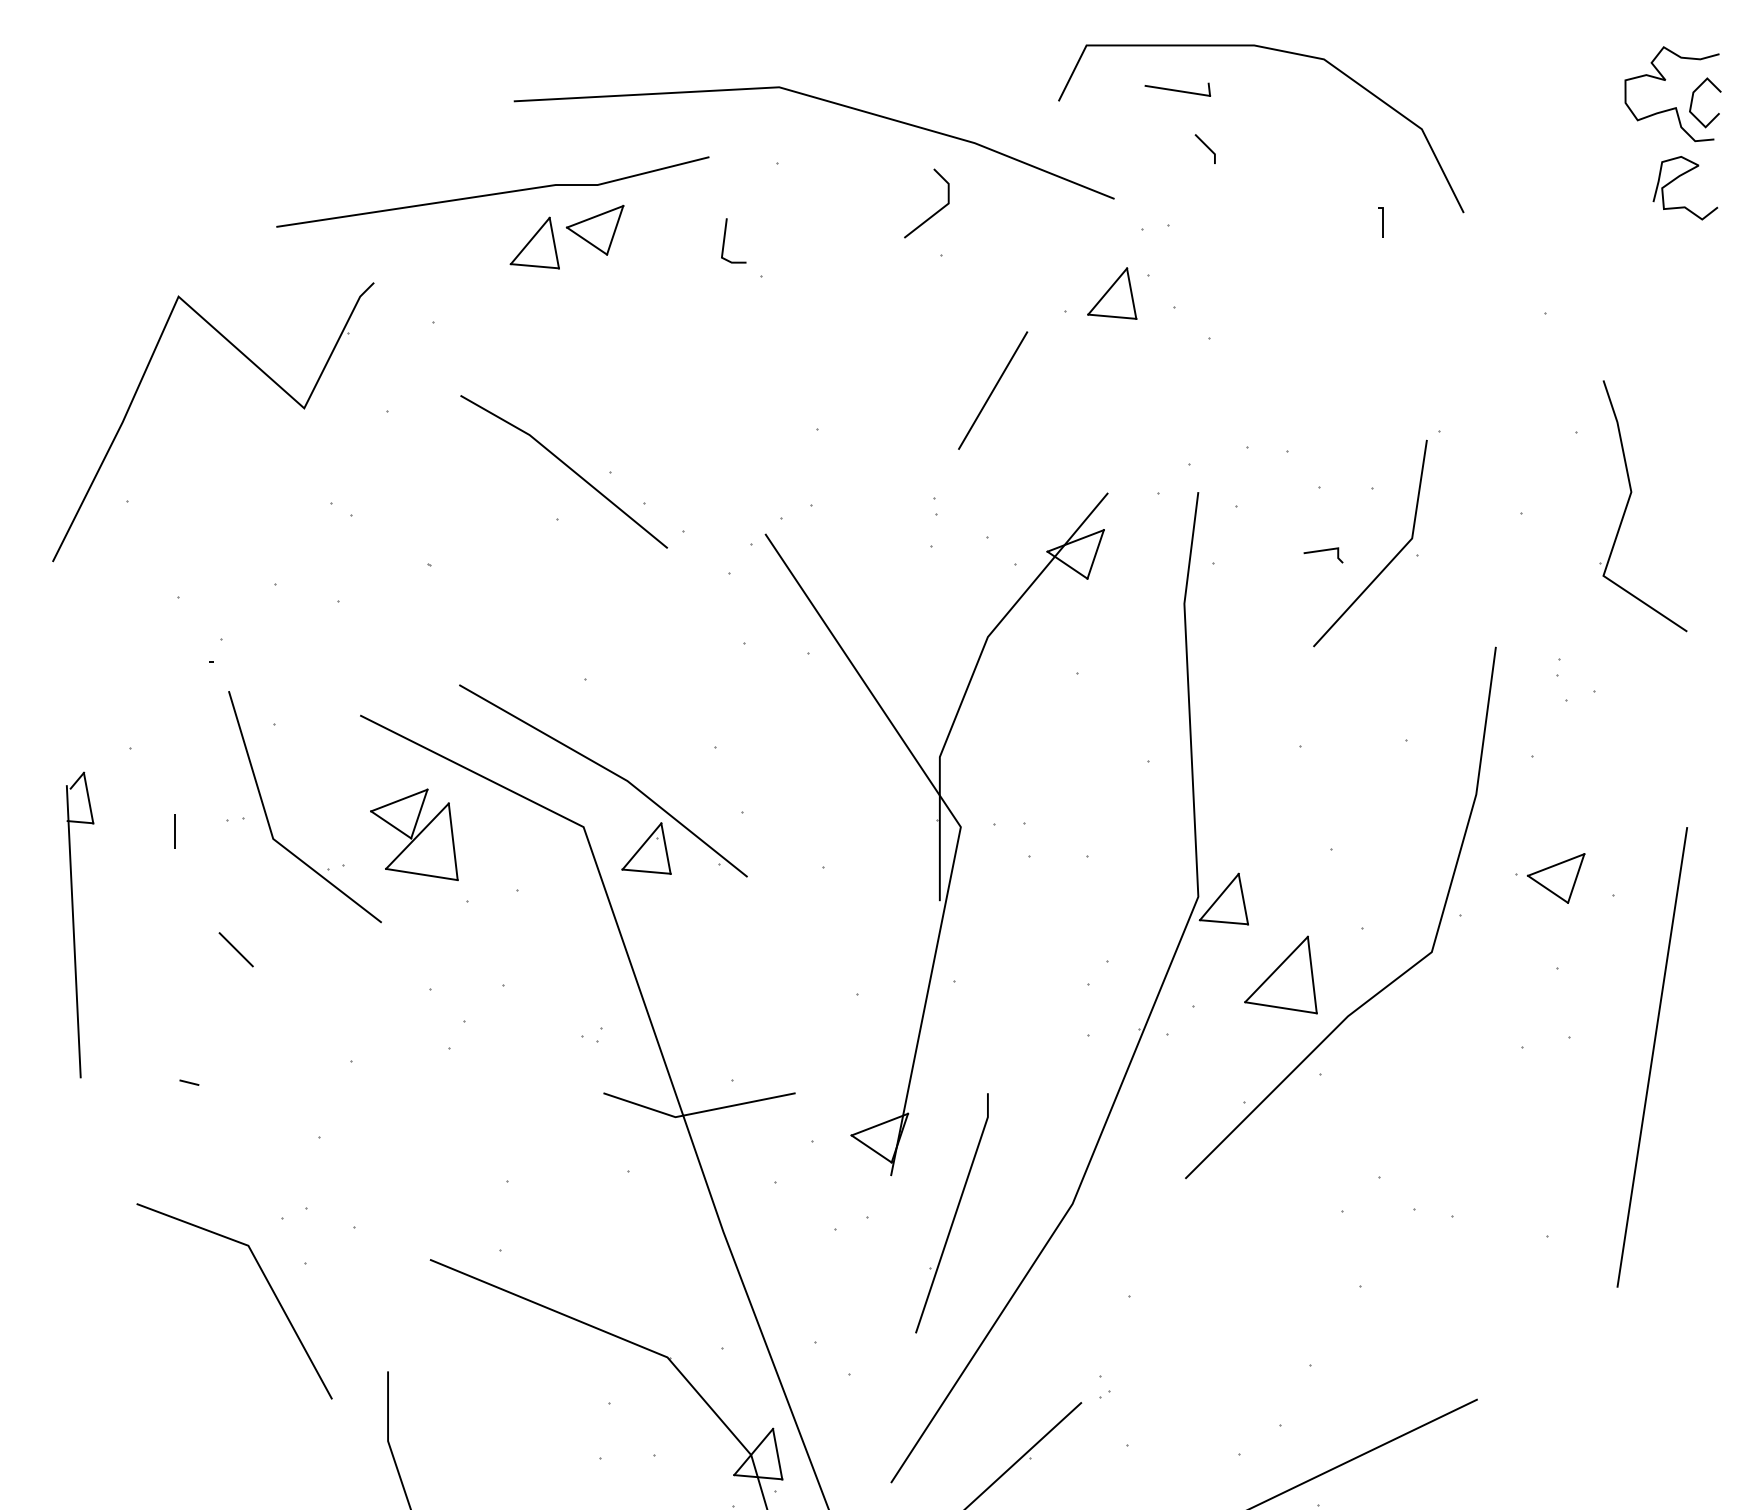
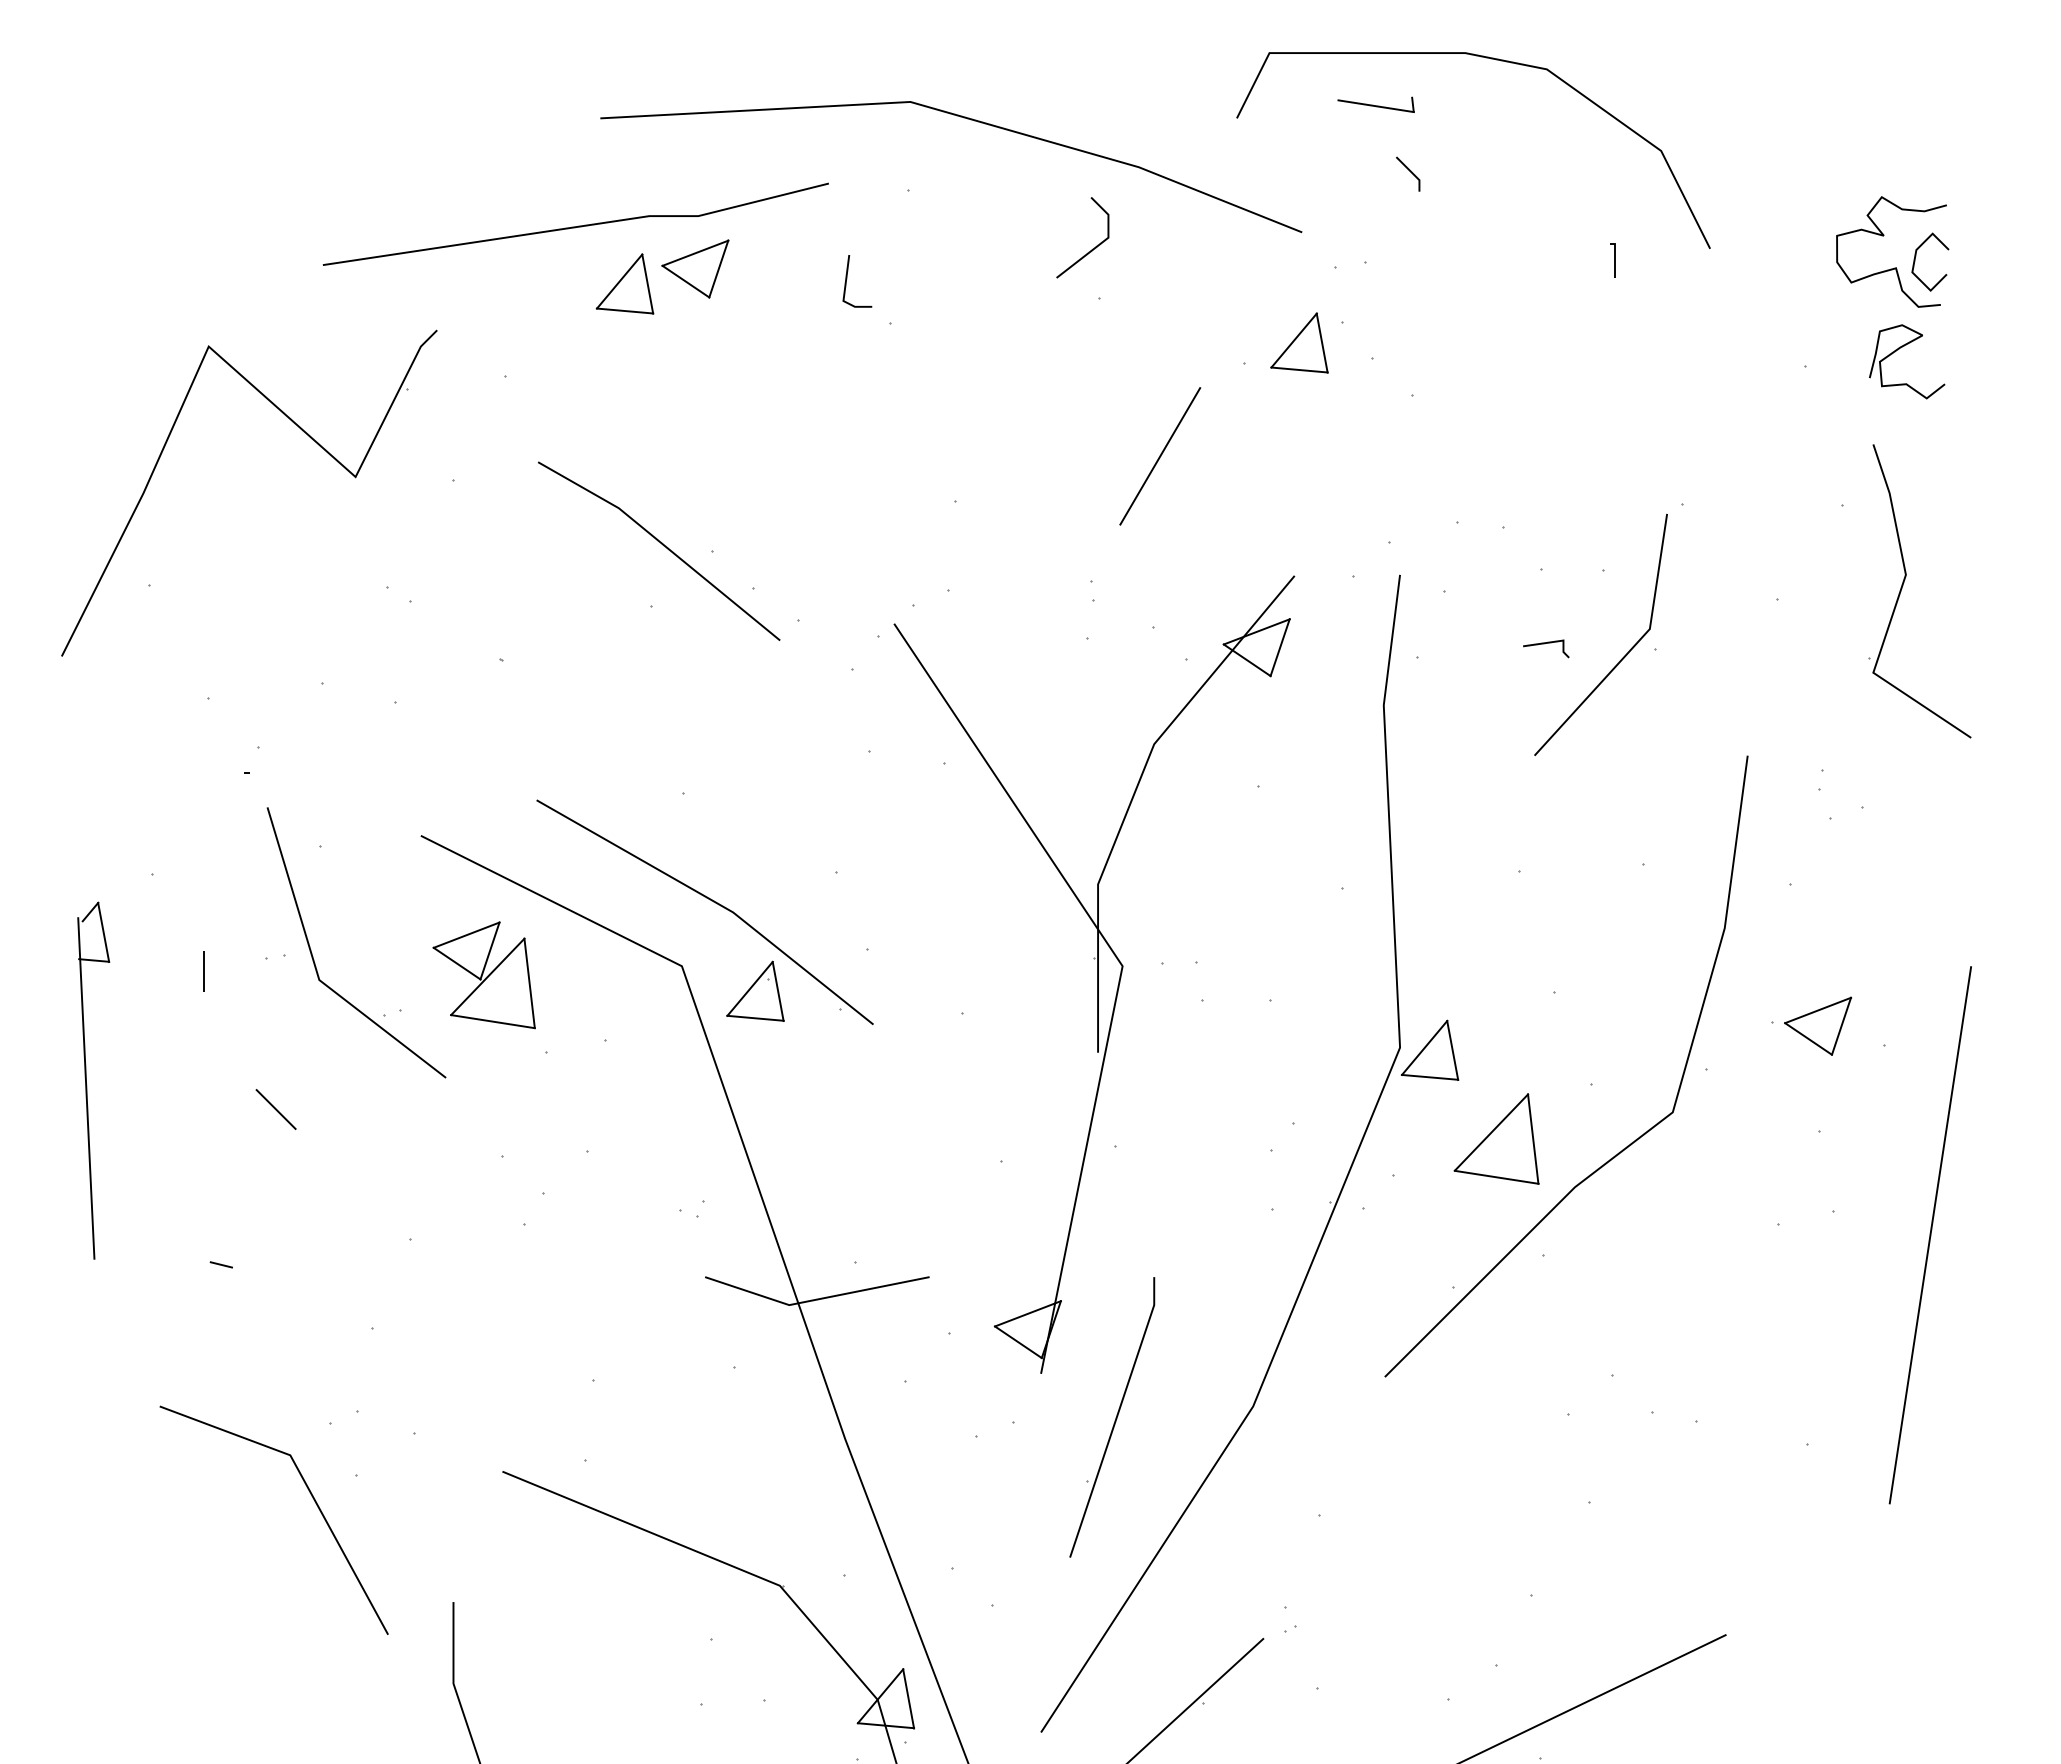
part: (1680, 127) -> (1901, 291), moved

